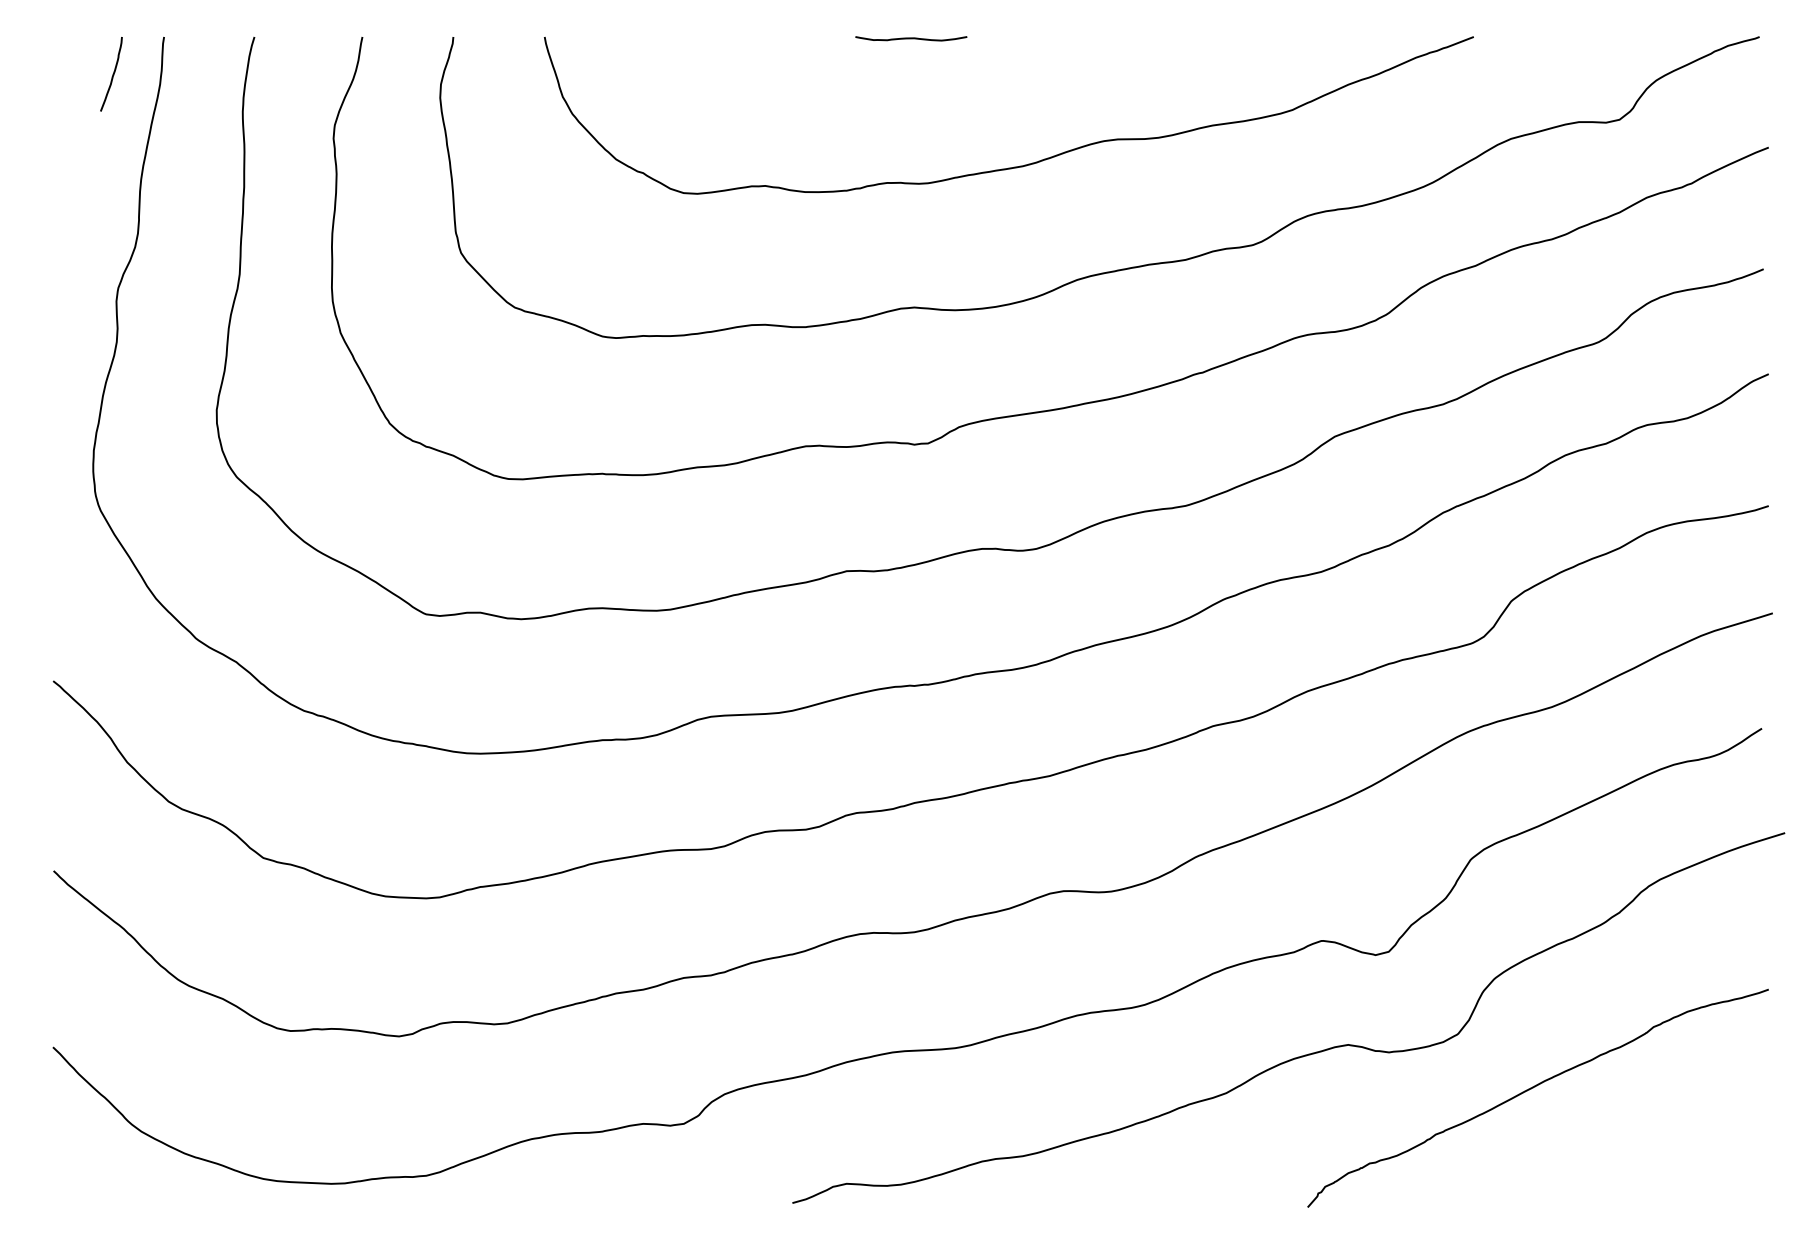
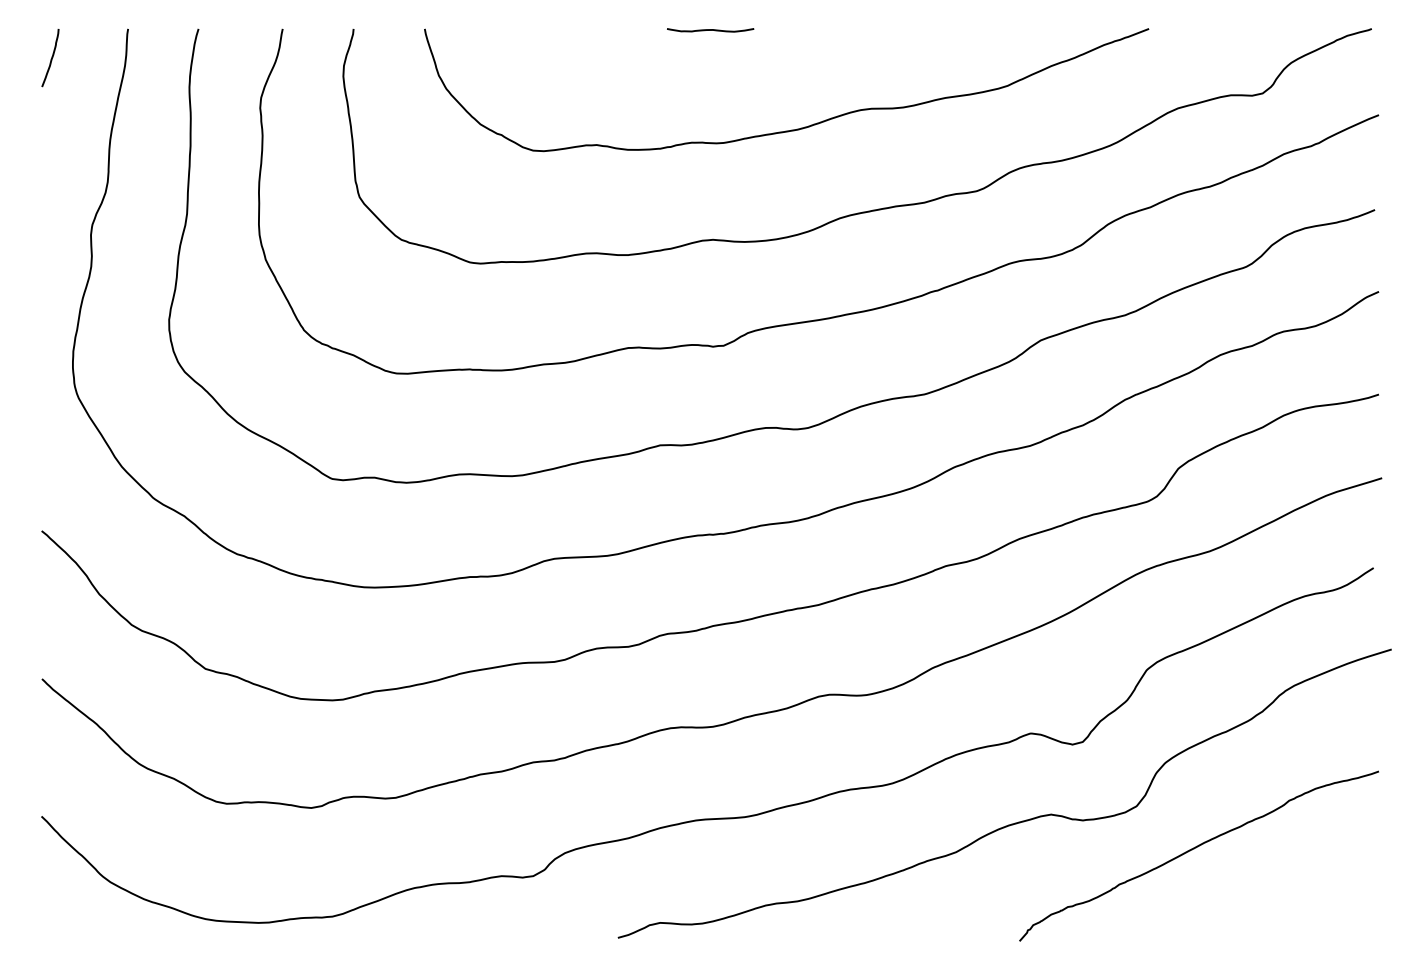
curve: (112, 74) -> (51, 58), moved

